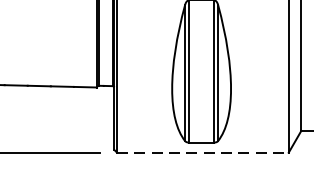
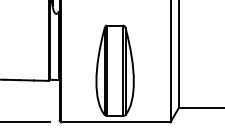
line: (202, 152) -> (115, 122), dashed -> solid

